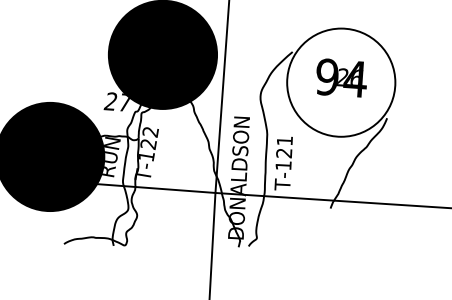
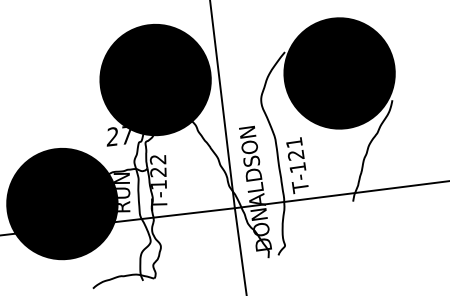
fill: (341, 82) -> (339, 73), added

